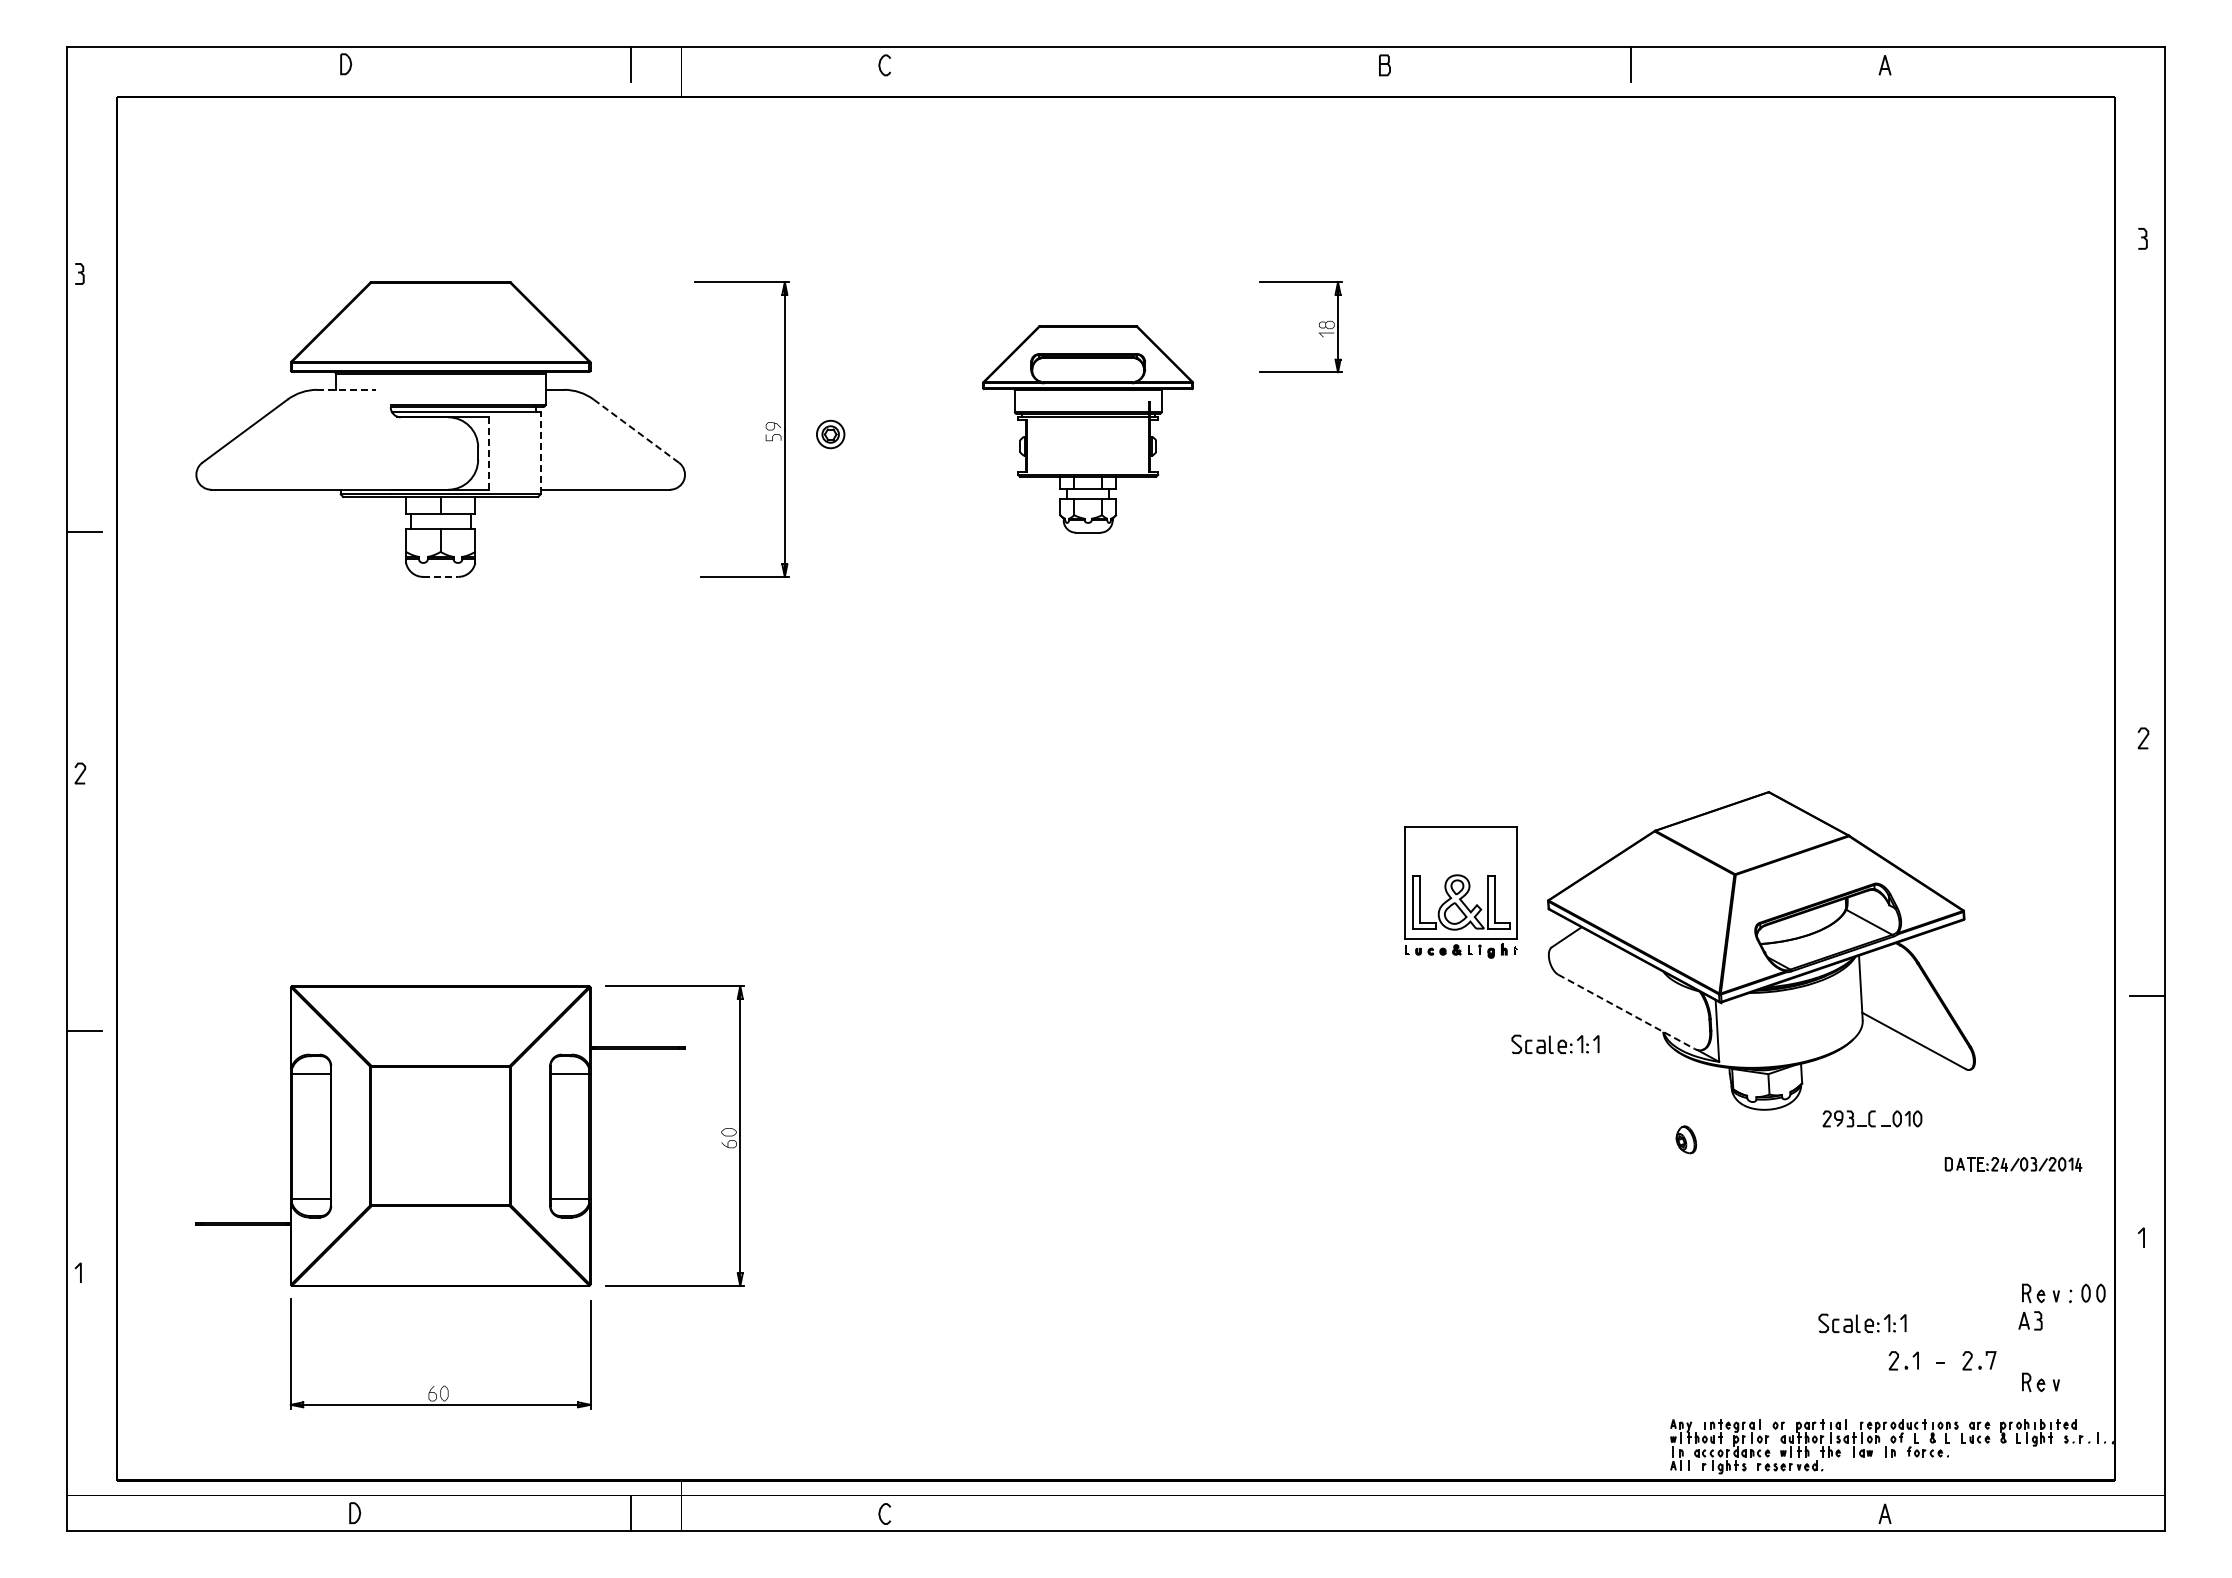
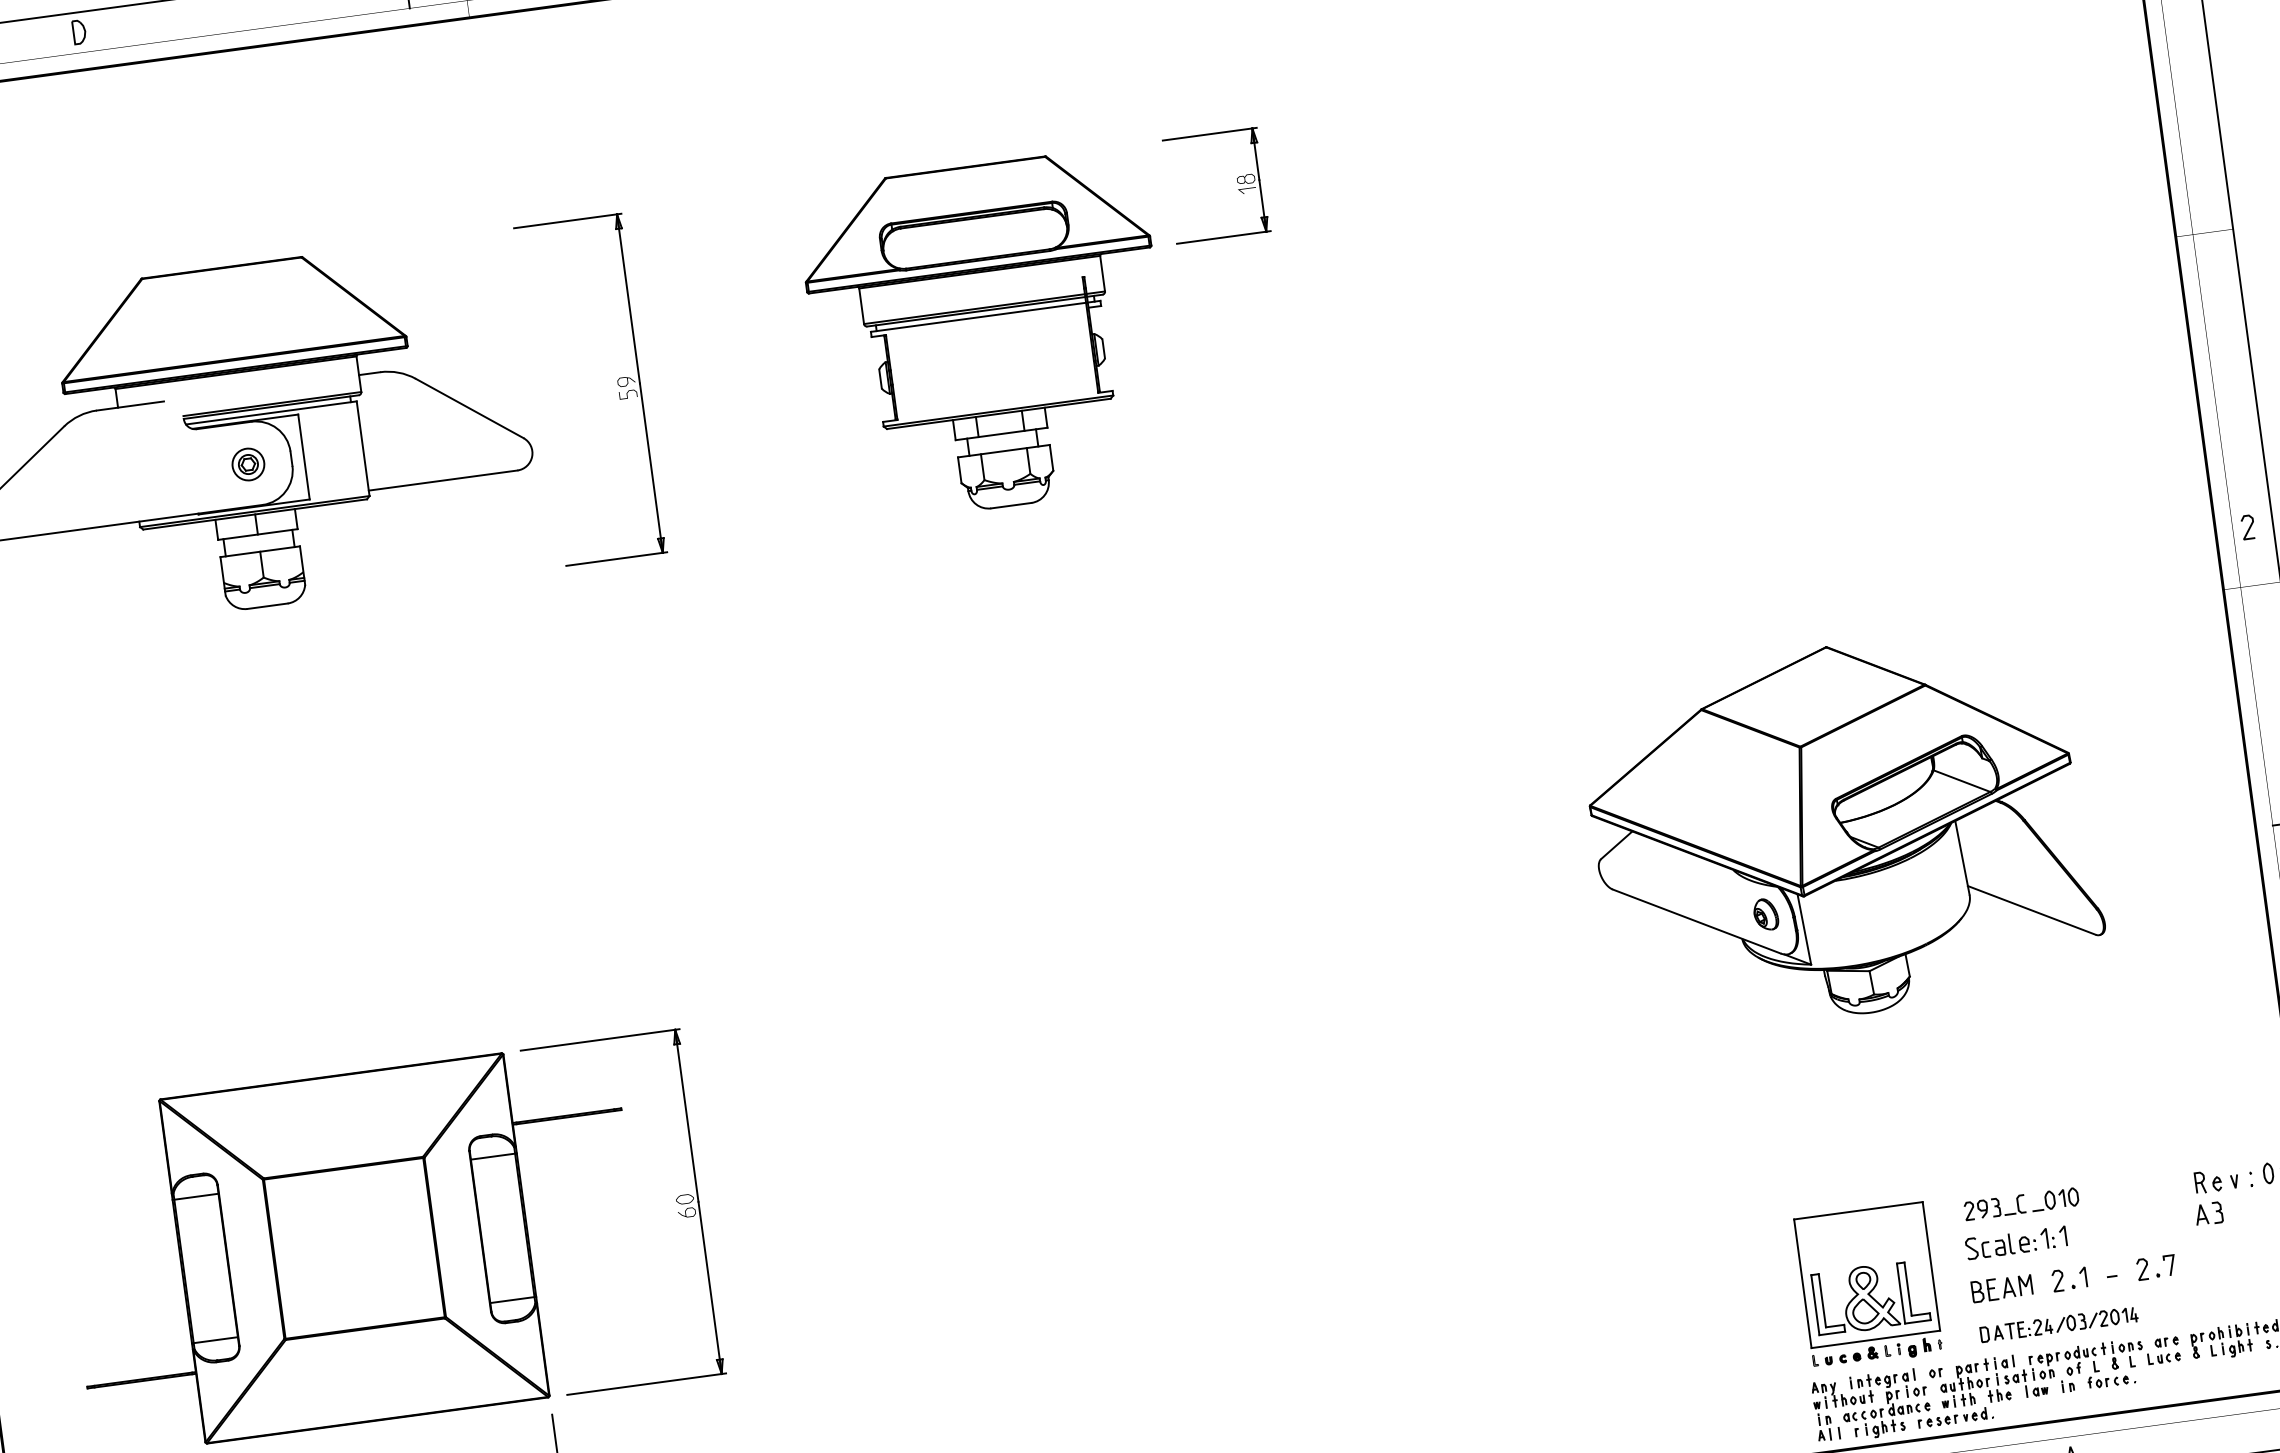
line: (347, 389) -> (131, 405), dashed -> solid
part: (1087, 429) -> (987, 336), size x1.43
line: (636, 431) -> (469, 408), dashed -> solid
part: (830, 434) -> (248, 464), moved
line: (540, 452) -> (362, 447), dashed -> solid
line: (489, 453) -> (304, 456), dashed -> solid
line: (441, 576) -> (268, 605), dashed -> solid
part: (1460, 892) -> (1867, 1286), moved
line: (1626, 1011) -> (1696, 921), dashed -> solid
part: (1555, 1043) -> (1620, 968), removed
part: (1872, 1118) -> (2021, 1203), moved
part: (1686, 1139) -> (1766, 914), moved
part: (2013, 1164) -> (2059, 1324), moved
part: (1844, 1360) -> (2001, 1288), added
part: (2040, 1382) -> (2229, 1283), removed

